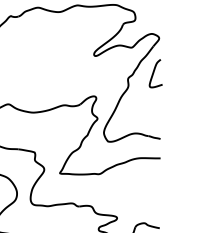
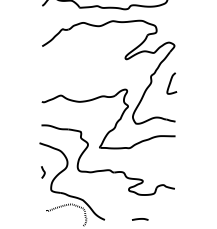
curve: (155, 72) -> (171, 82), moved

